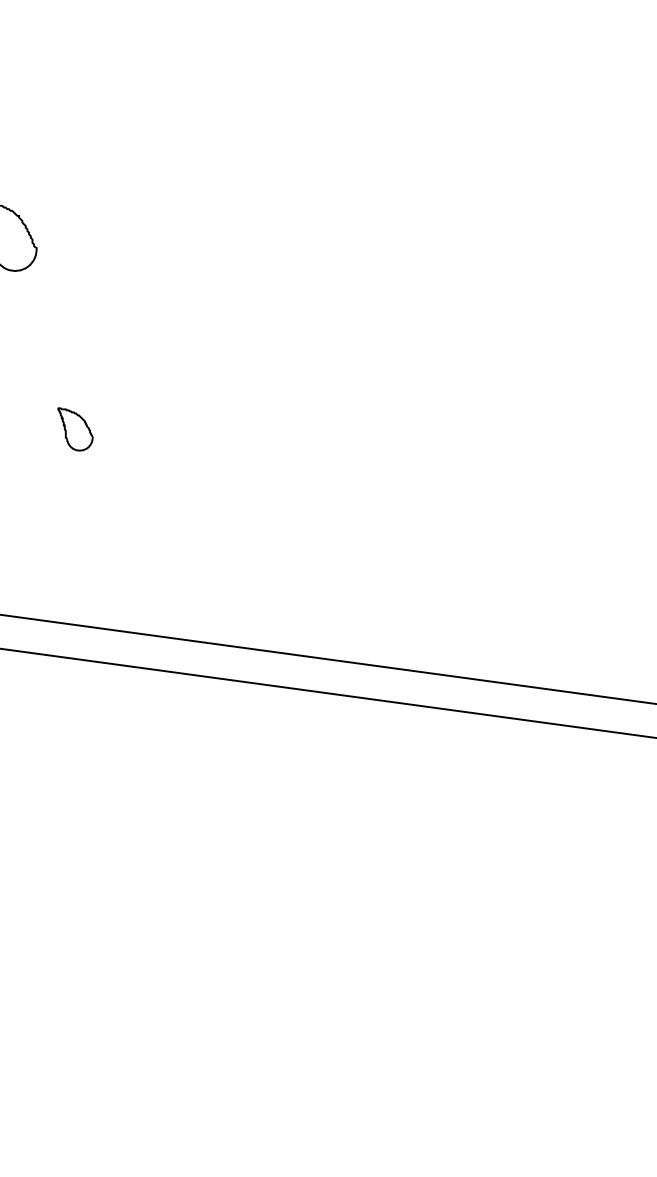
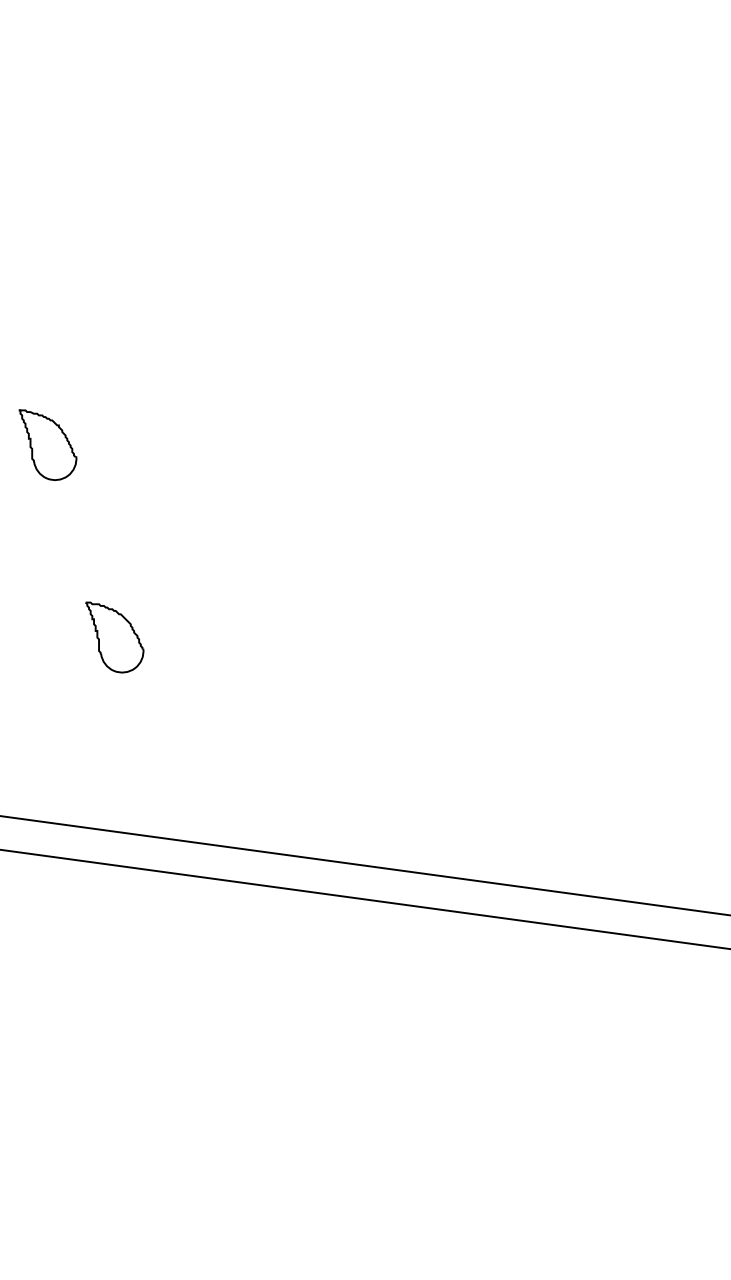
part: (74, 429) -> (114, 637), size x1.67

